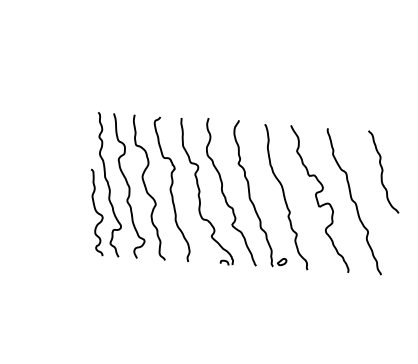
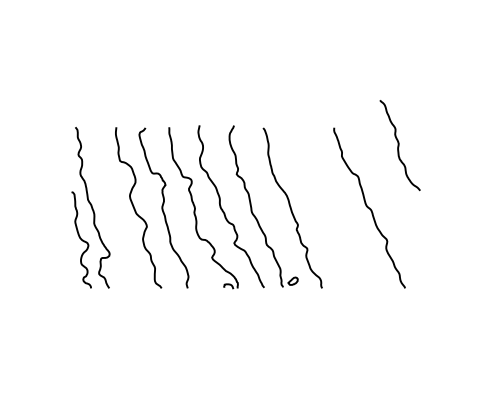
curve: (383, 171) -> (399, 145), moved
curve: (129, 185) -> (115, 207), removed
curve: (317, 199) -> (328, 208), removed

